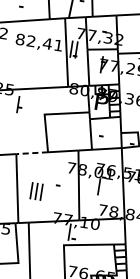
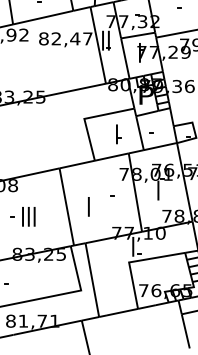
text: (58, 45) -> (87, 38), 82,41 -> 82,47
part: (19, 104) -> (118, 134), moved
line: (32, 153) -> (77, 164), dashed -> solid
text: (36, 191) -> (88, 206), III -> I

